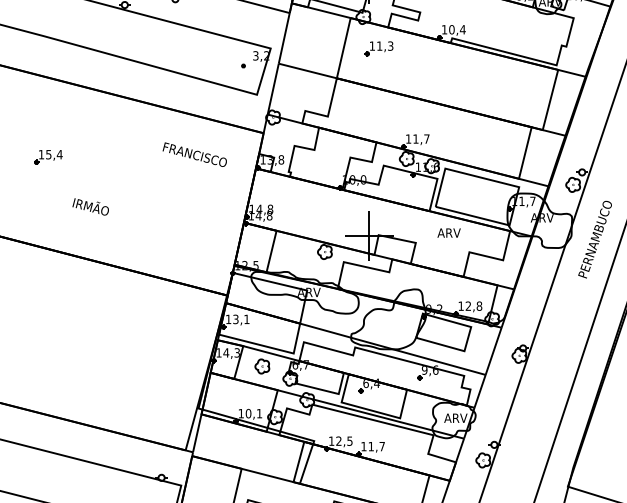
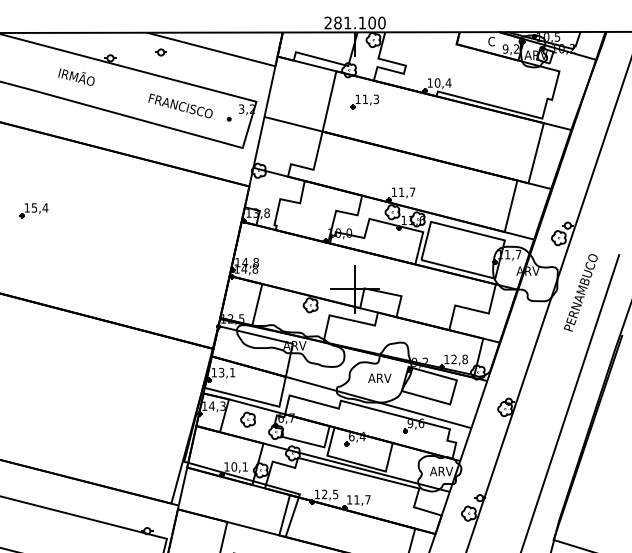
text: (194, 154) -> (180, 105), moved
text: (90, 206) -> (76, 76), moved
text: (448, 232) -> (379, 377), moved

